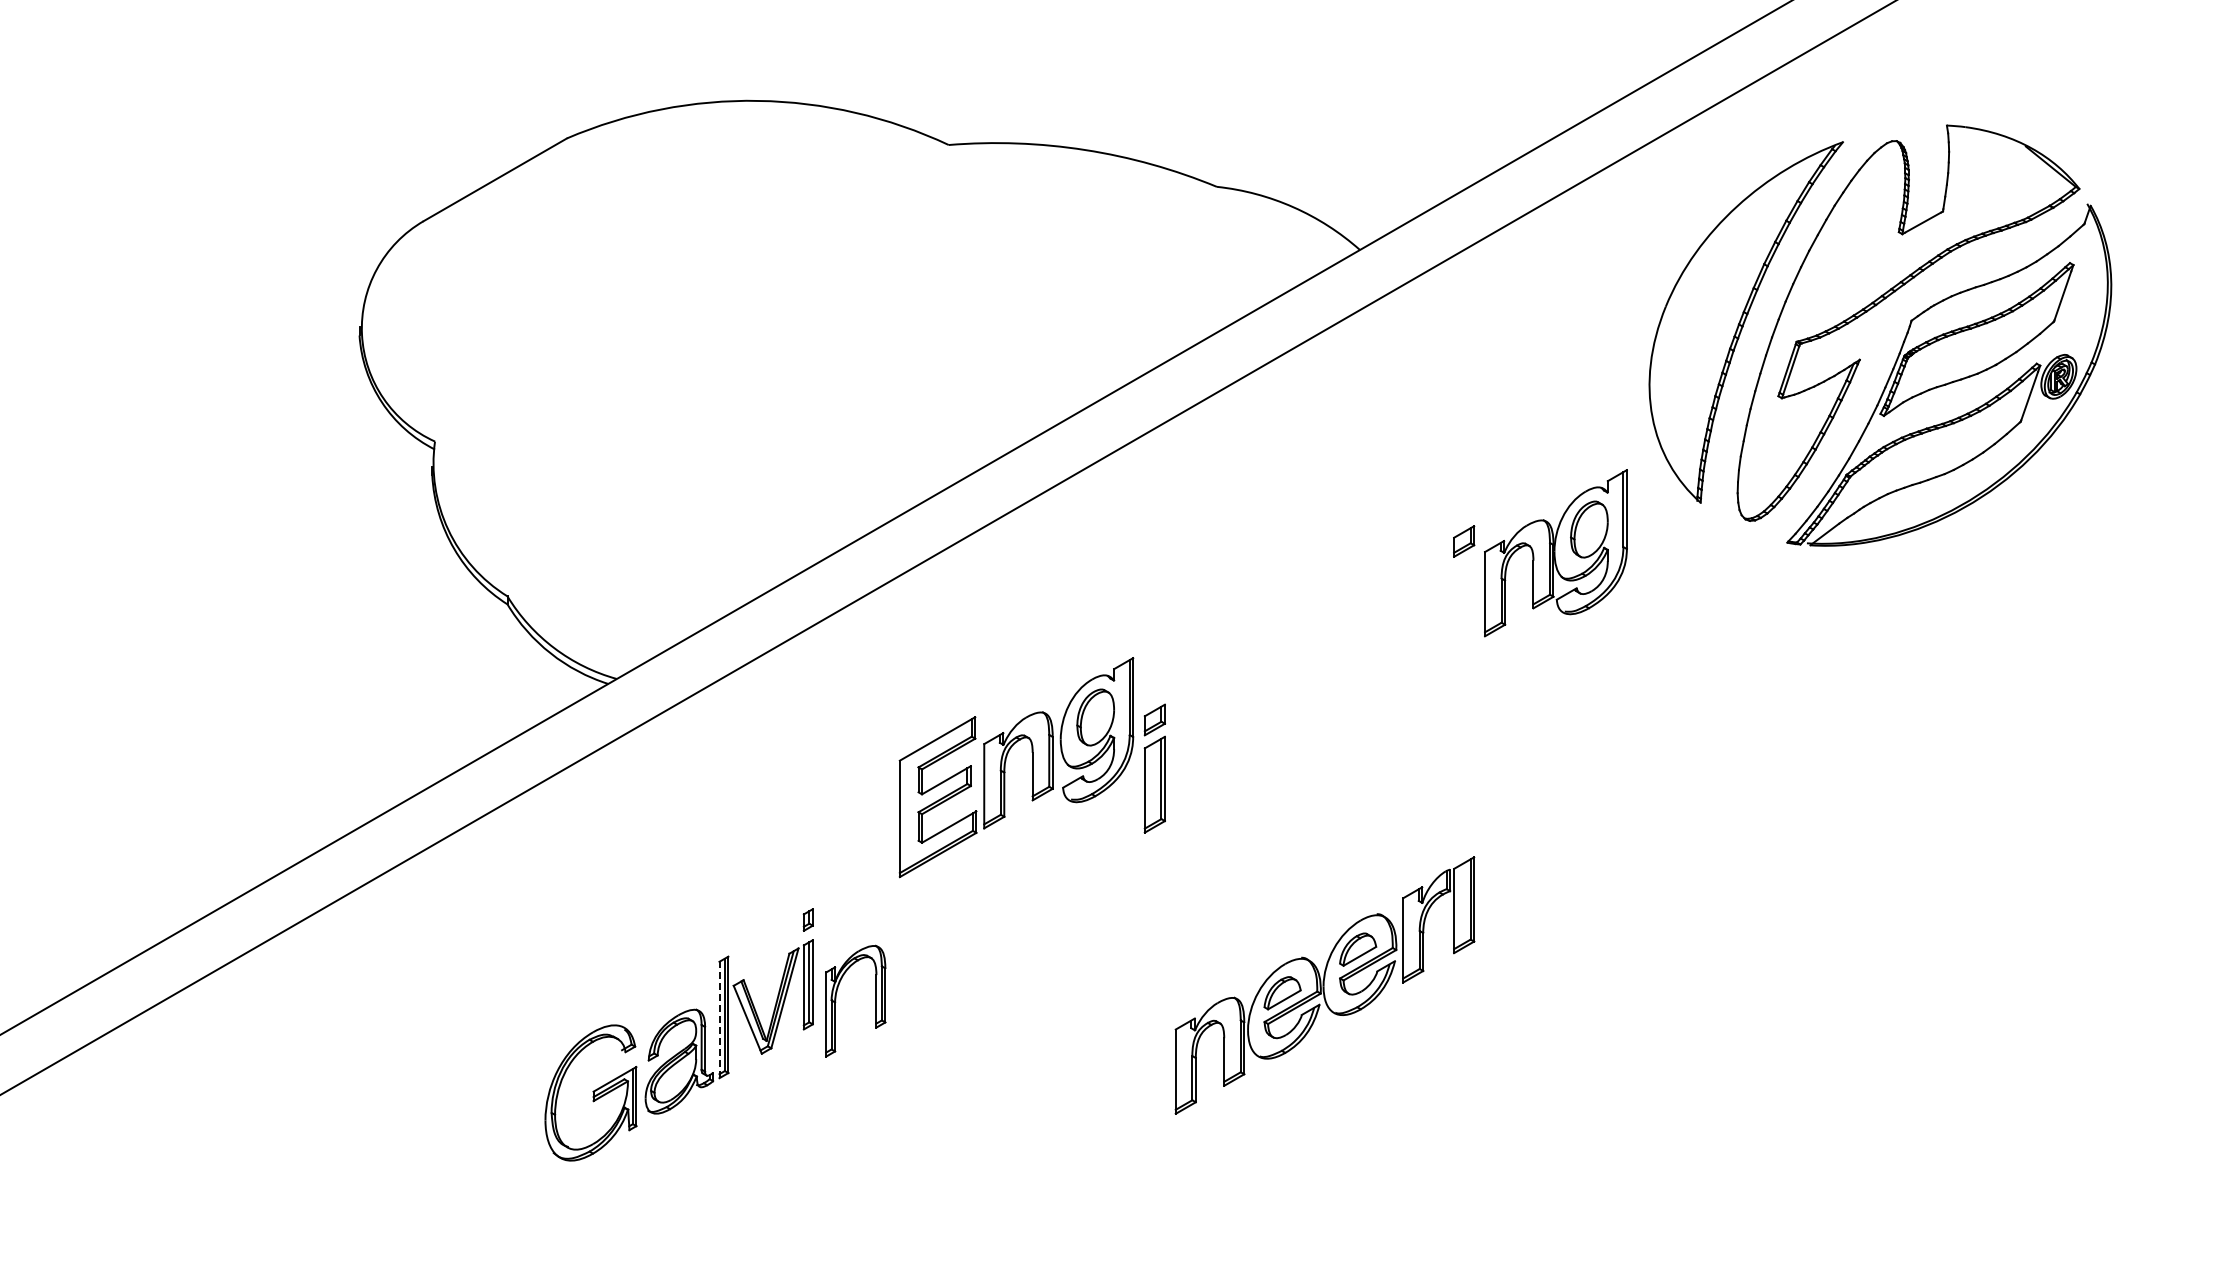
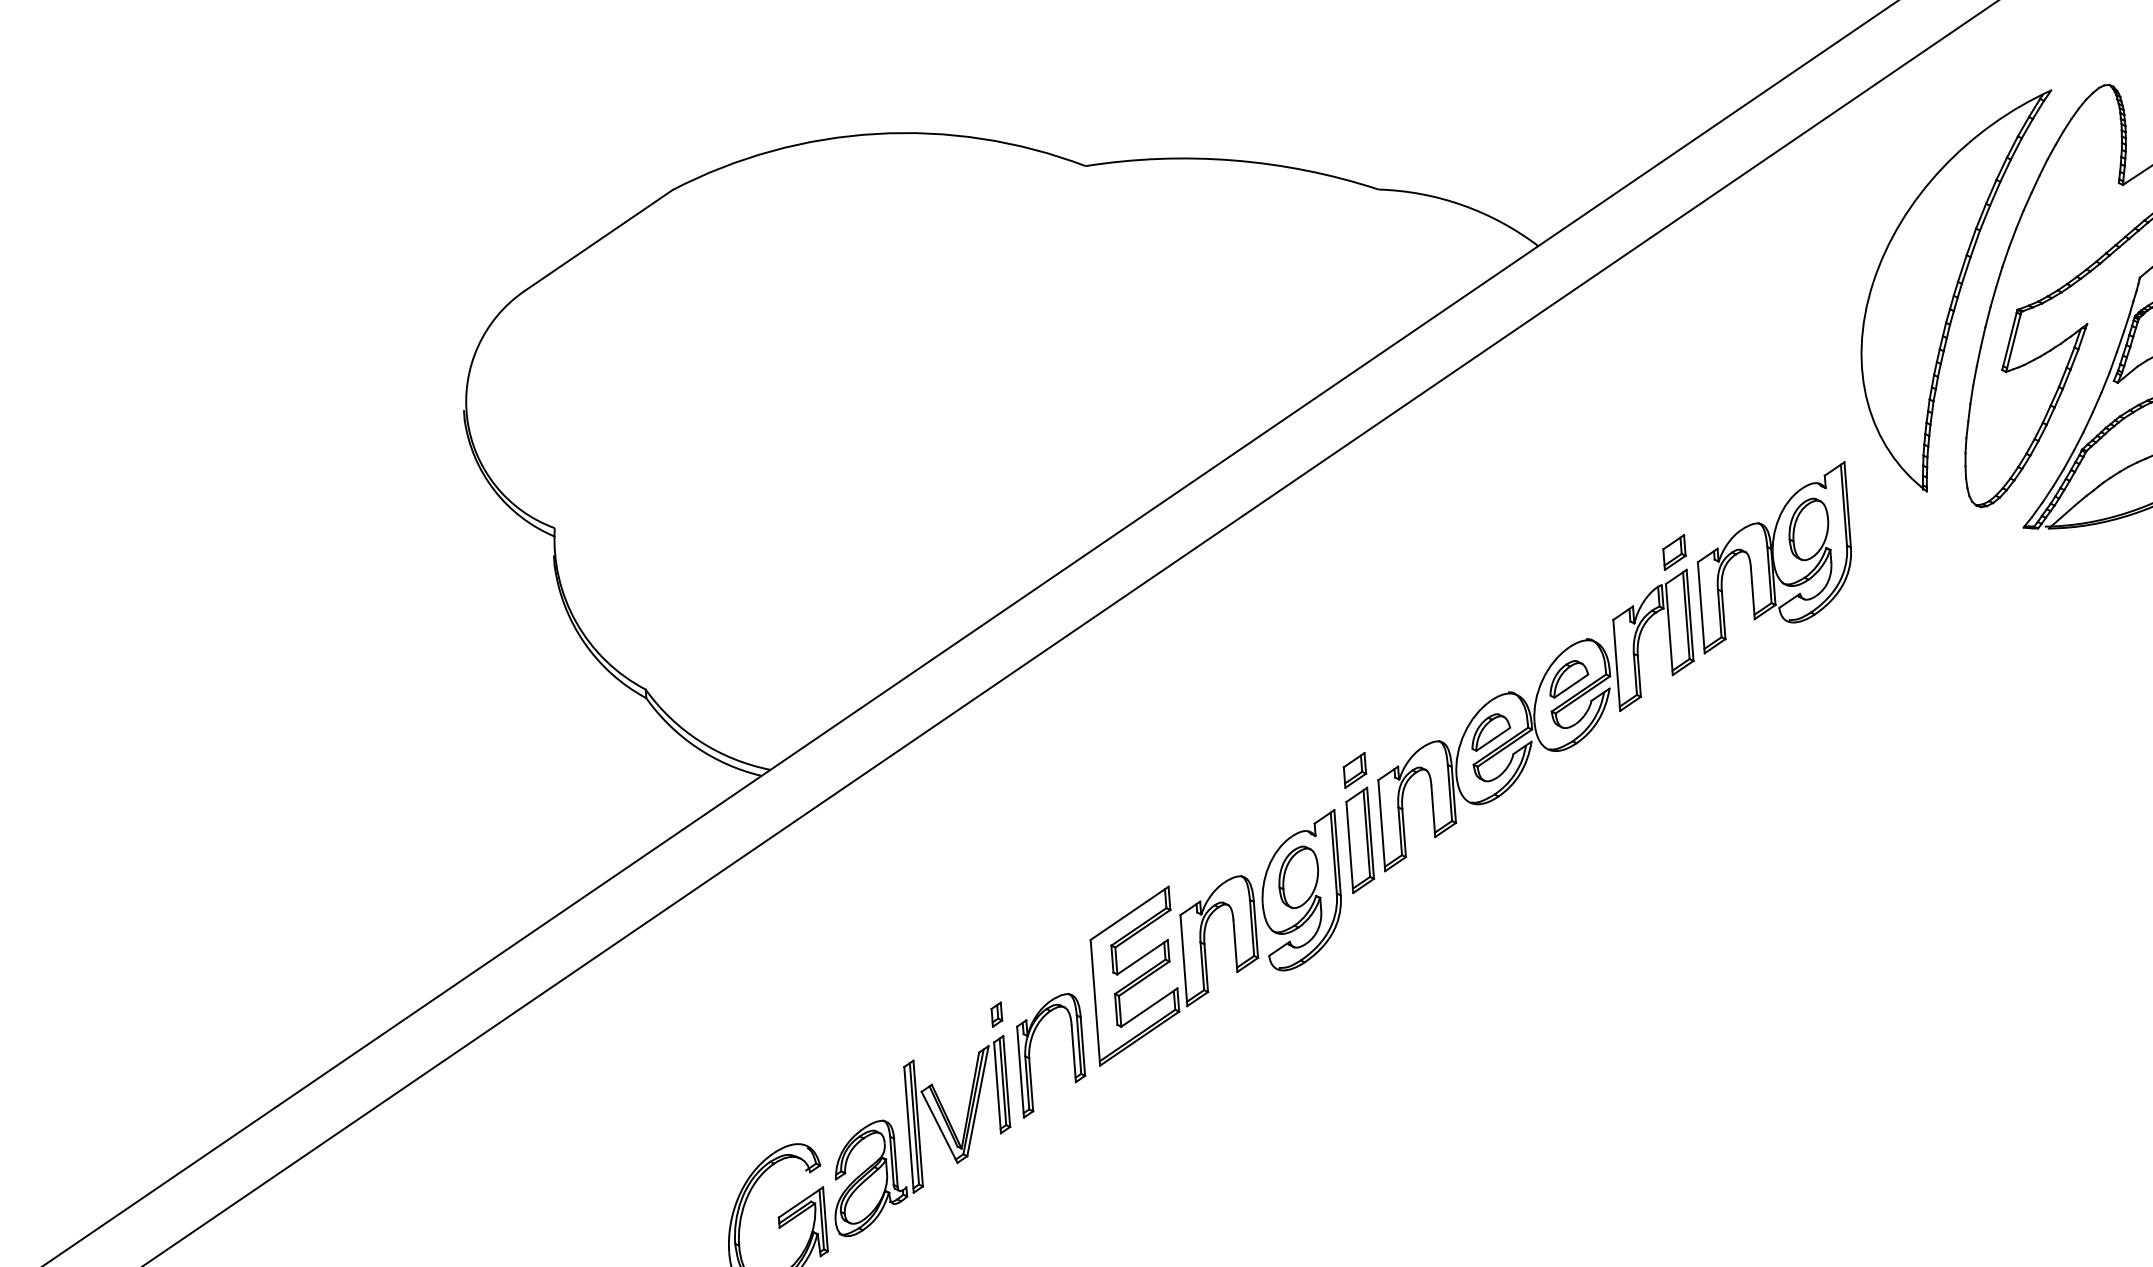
part: (1005, 767) -> (1205, 938), moved
part: (1324, 985) -> (1535, 720), moved
part: (836, 999) -> (1030, 1055), moved
line: (719, 1019) -> (909, 1129), dashed -> solid

